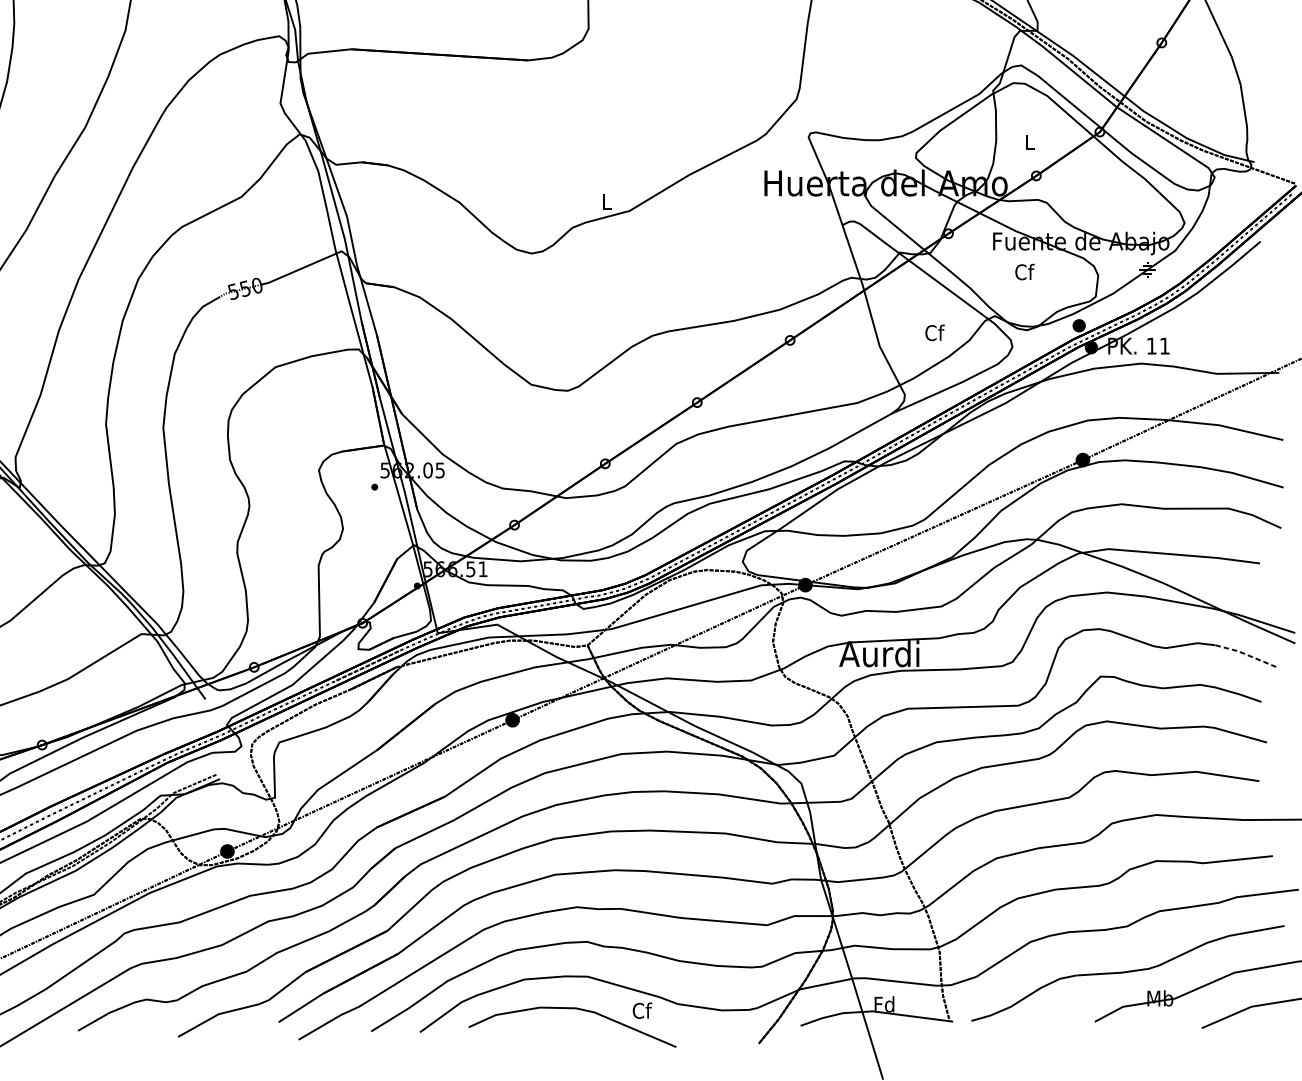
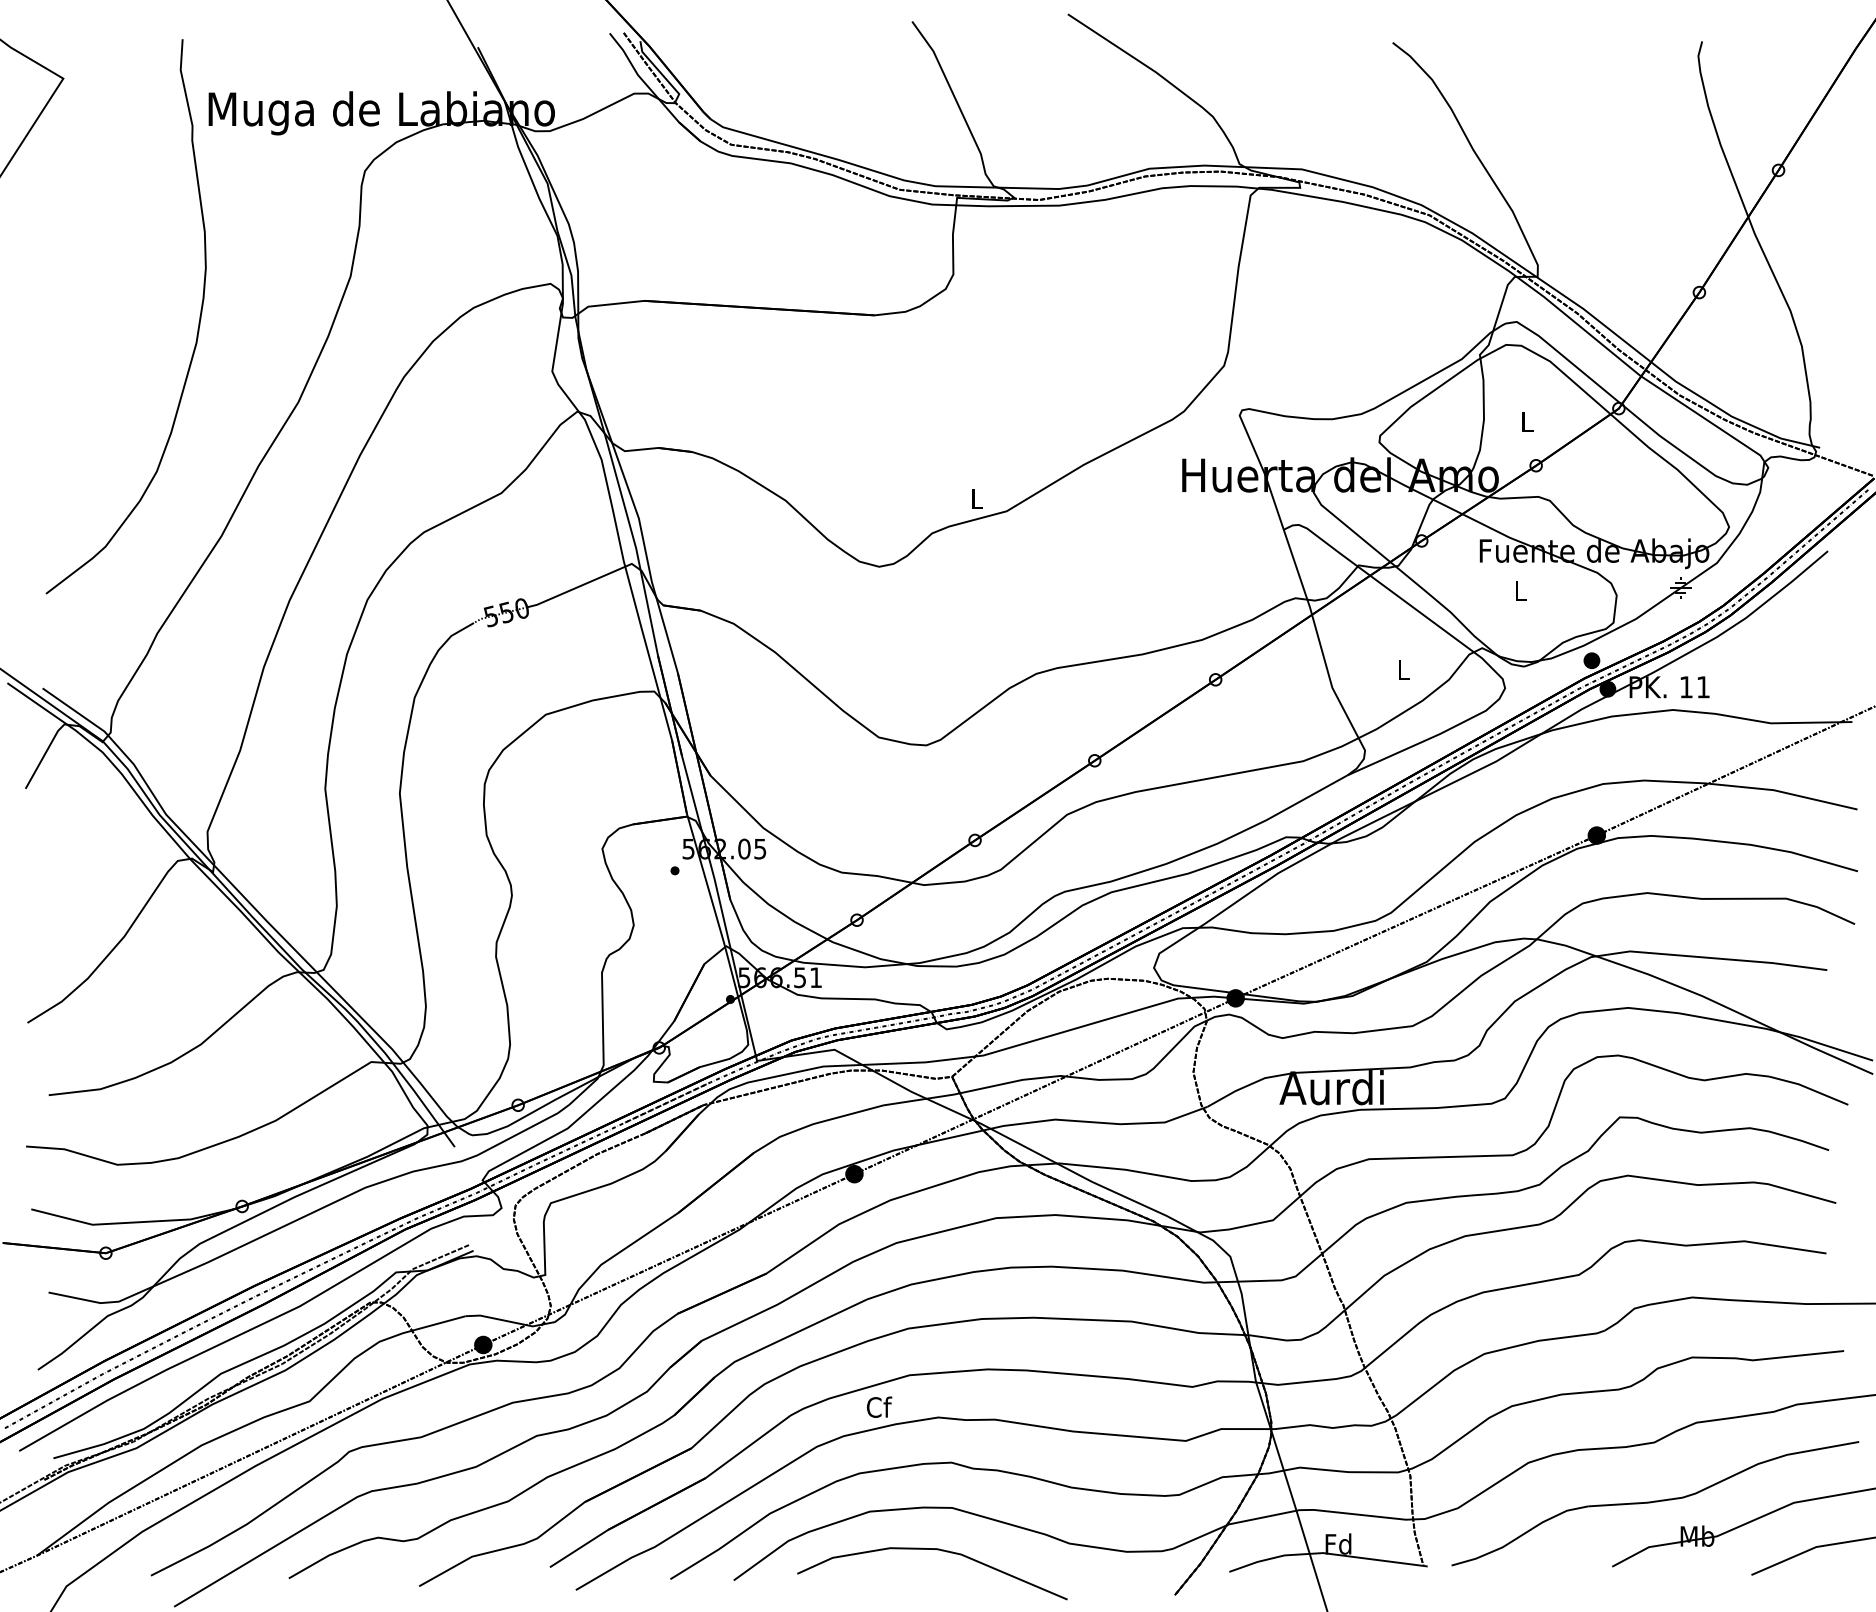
text: (1024, 271) -> (1520, 590), Cf -> L
text: (934, 332) -> (1403, 669), Cf -> L
line: (1245, 654) -> (1808, 1088), dashed -> solid
text: (642, 1010) -> (879, 1406), moved

